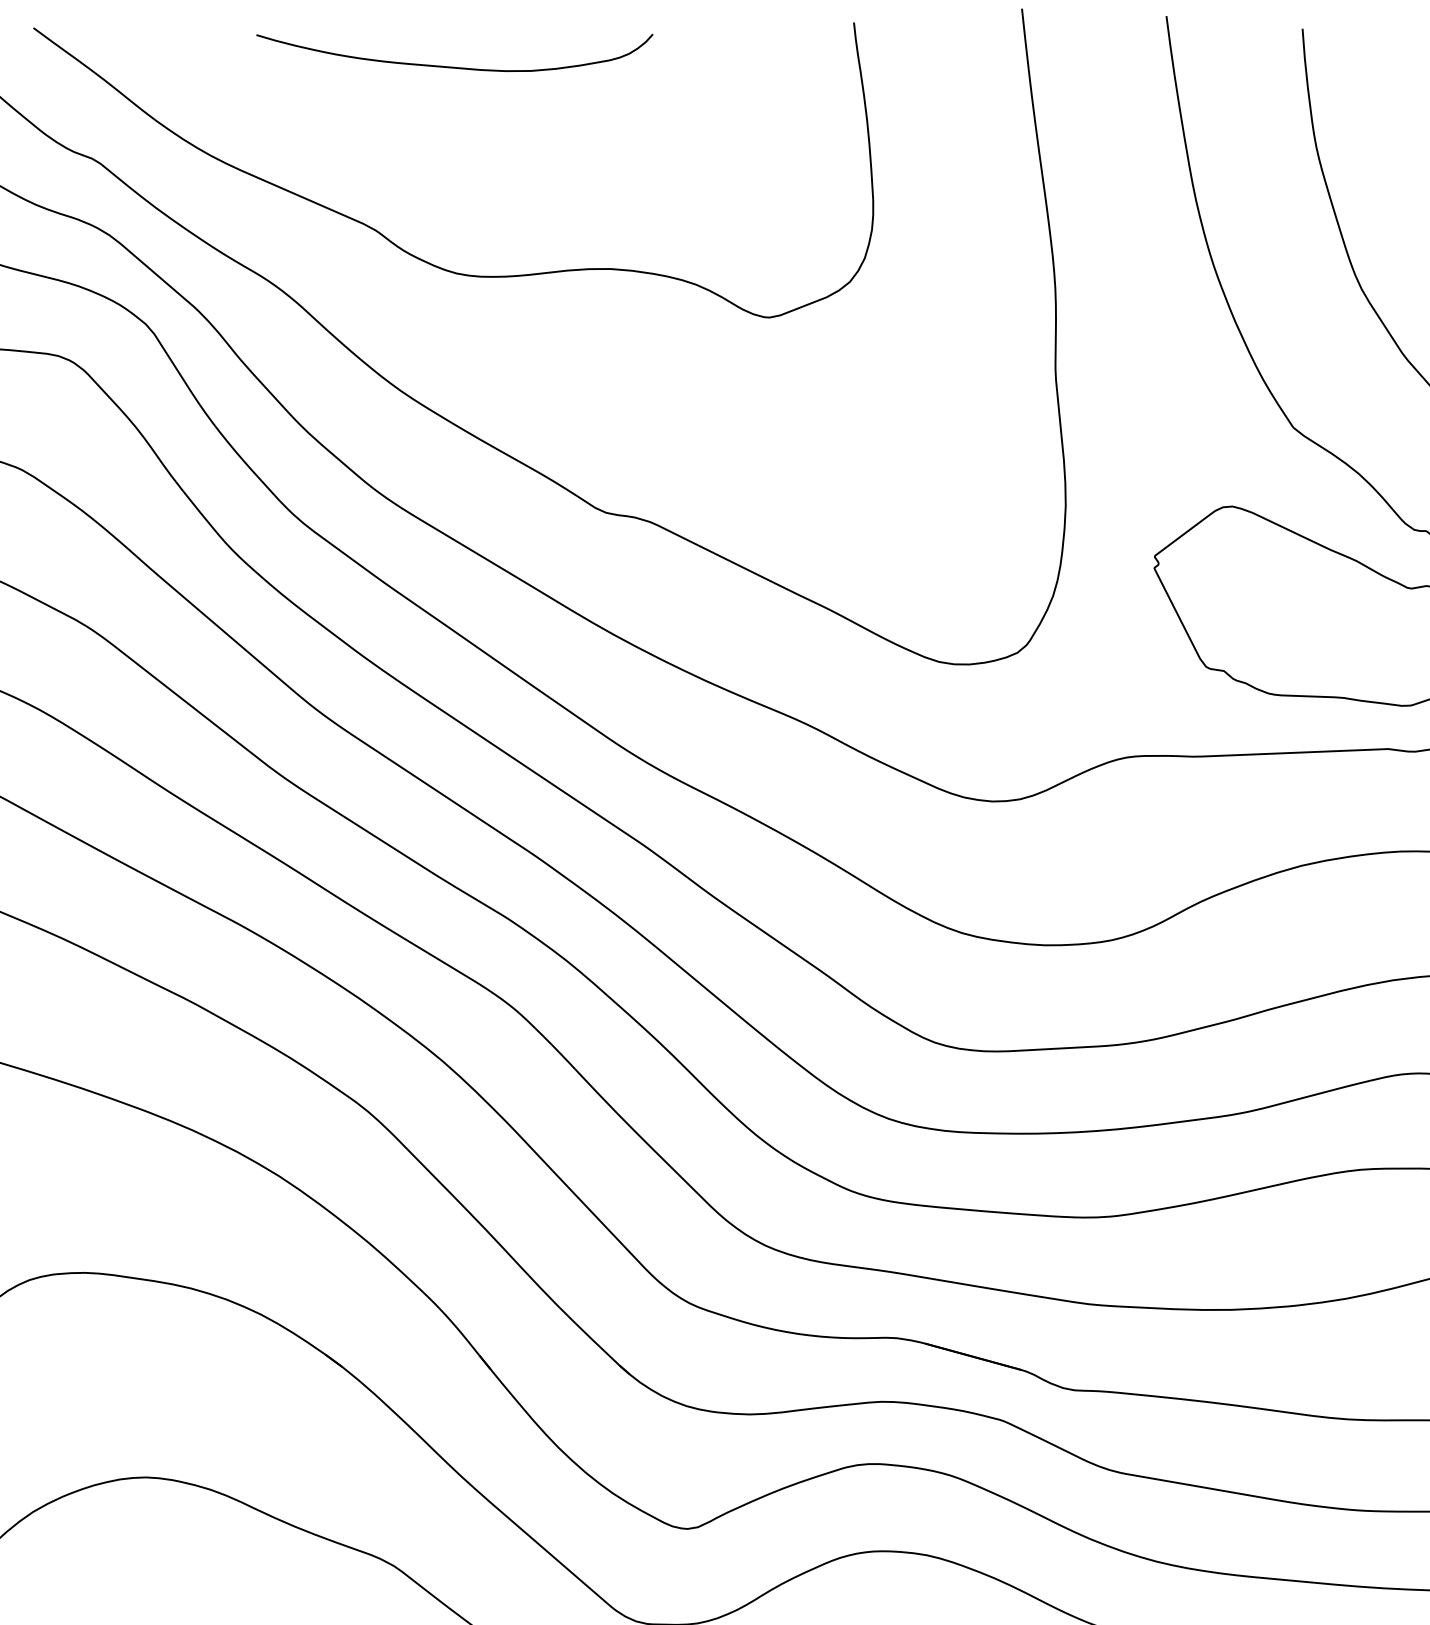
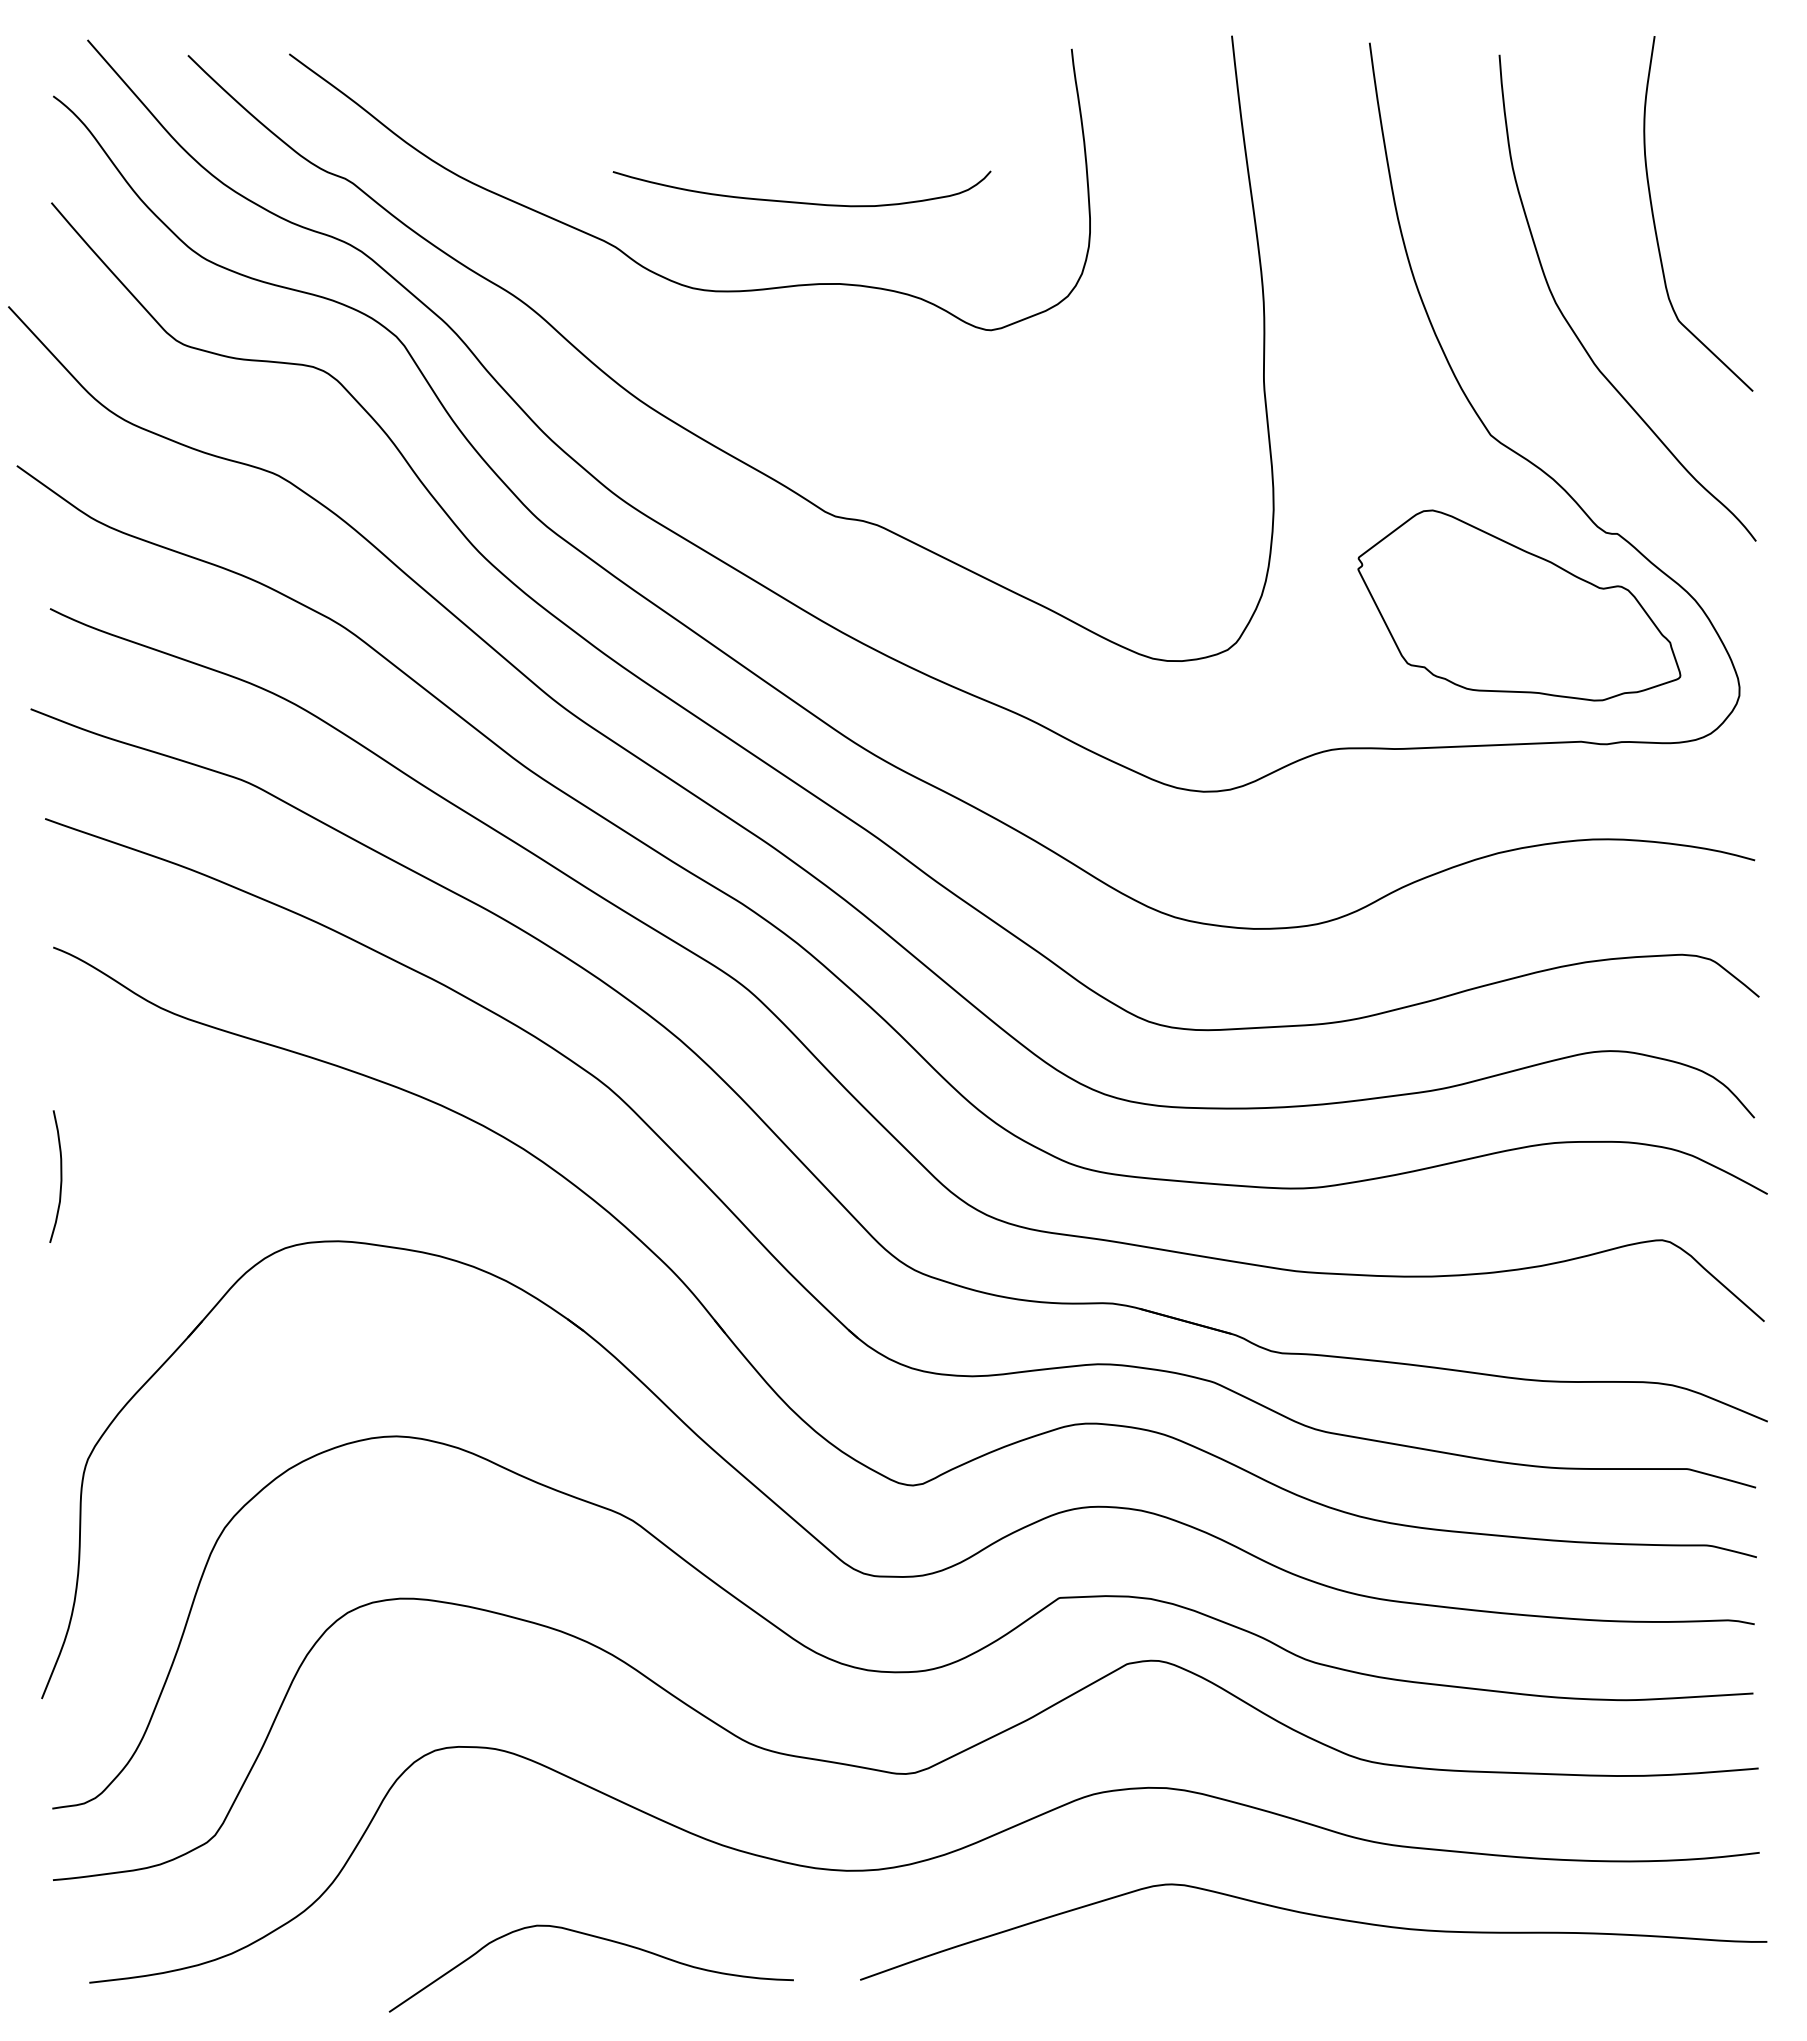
curve: (451, 66) -> (798, 201), moved

